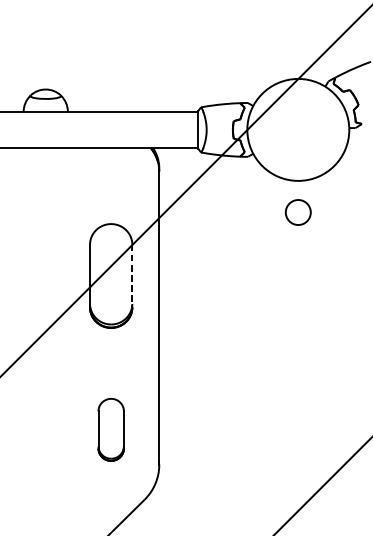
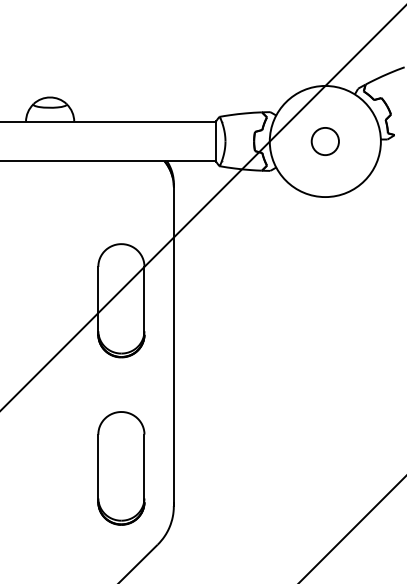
circle: (297, 212) -> (324, 141), moved
line: (132, 276) -> (144, 301), dashed -> solid
part: (111, 429) -> (121, 468), size x1.67

